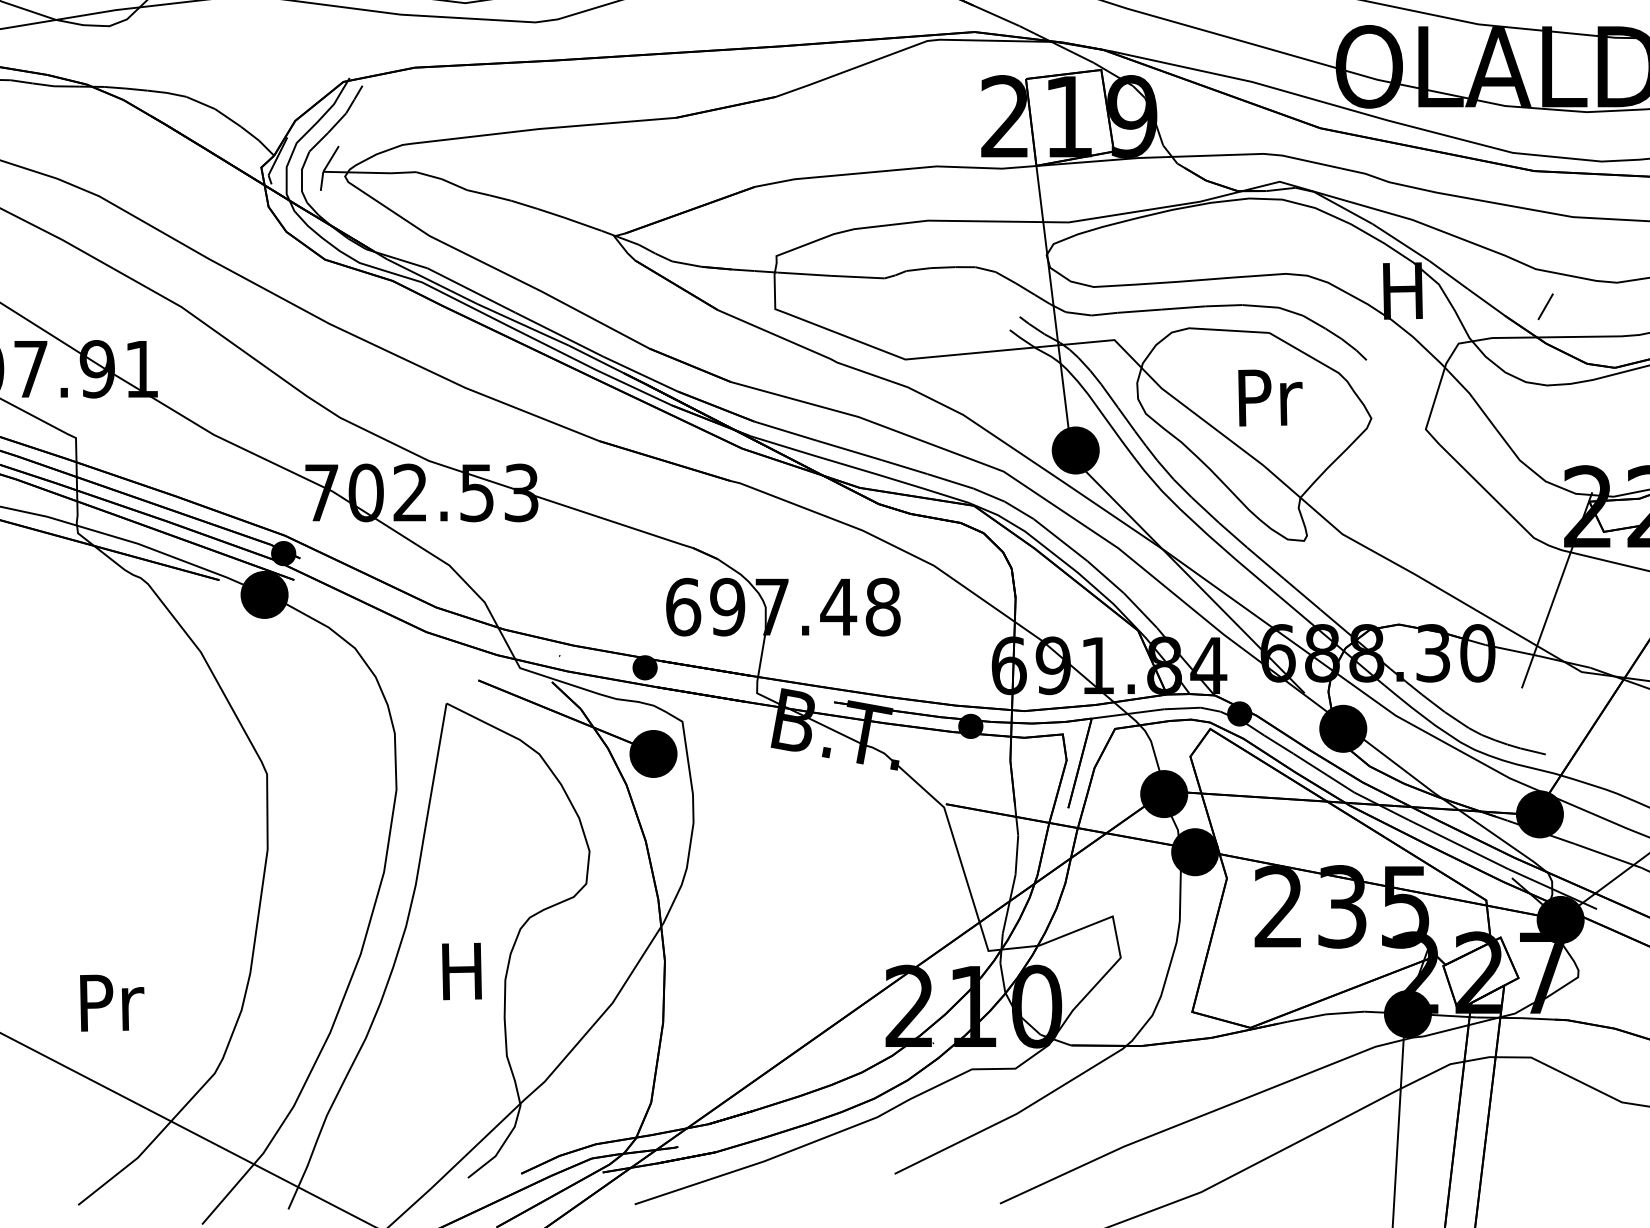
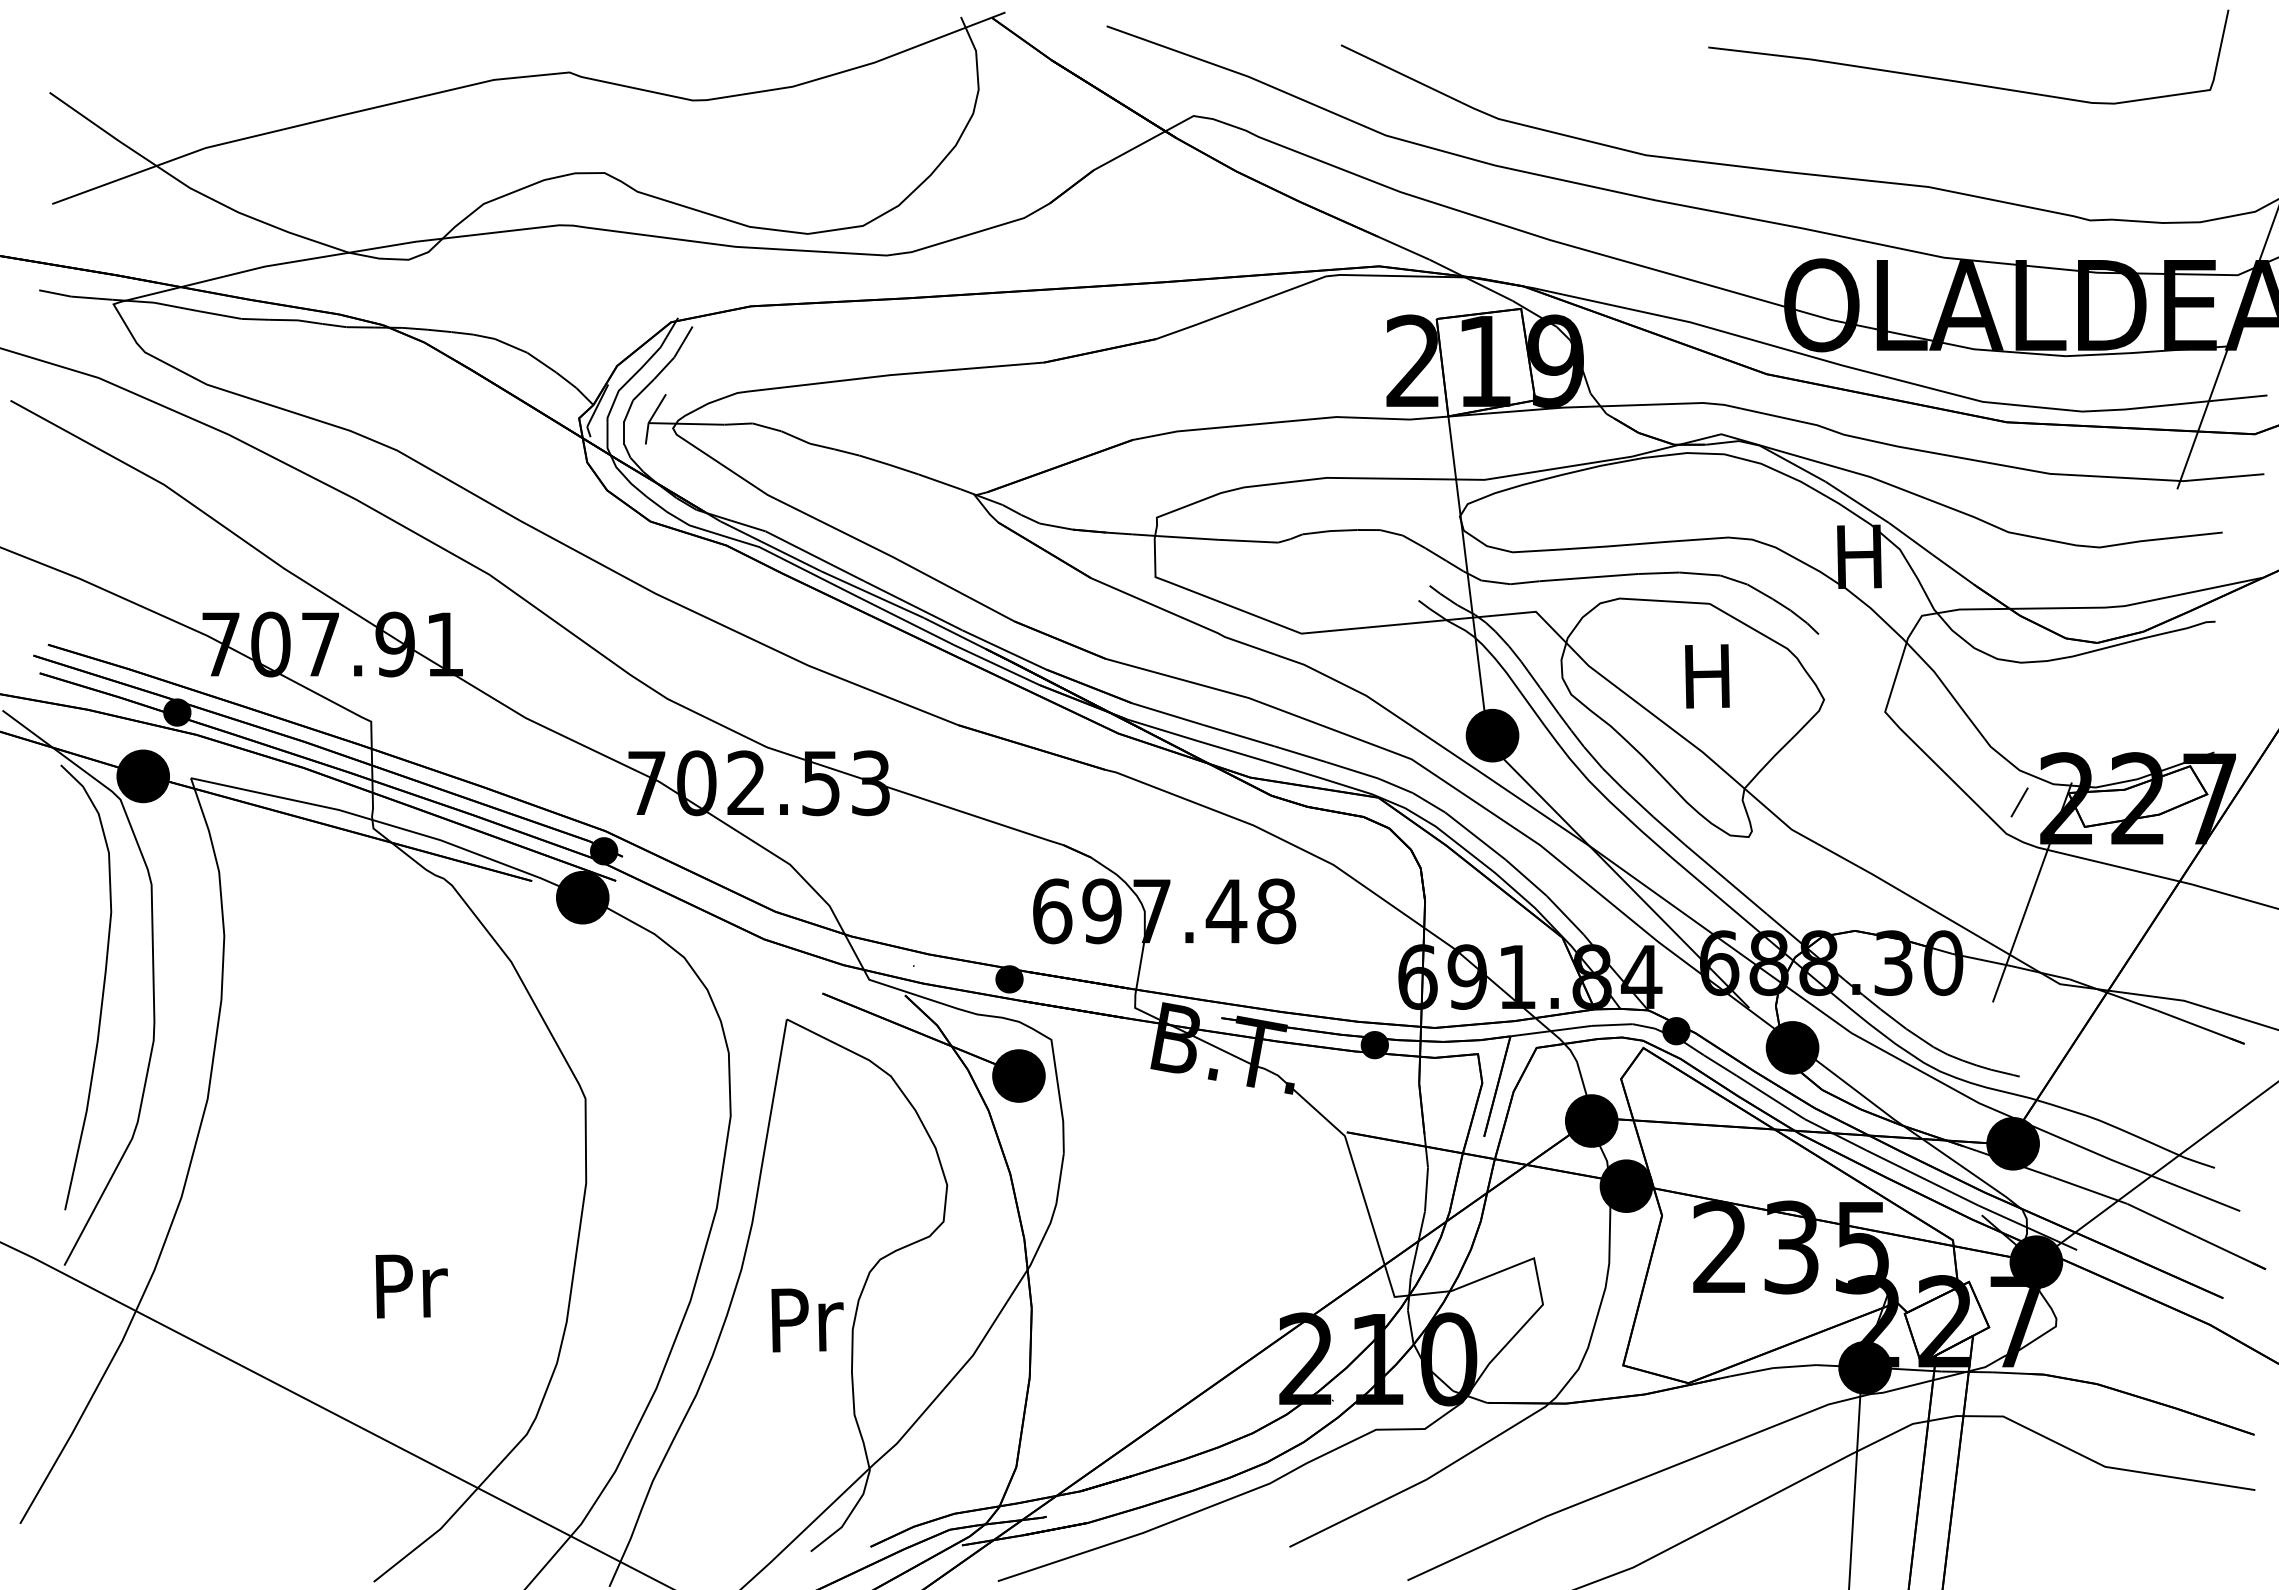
line: (1545, 306) -> (2019, 802), moved
text: (1270, 397) -> (1710, 676), Pr -> H
text: (464, 971) -> (807, 1319), H -> Pr
text: (111, 1003) -> (411, 1286), moved

